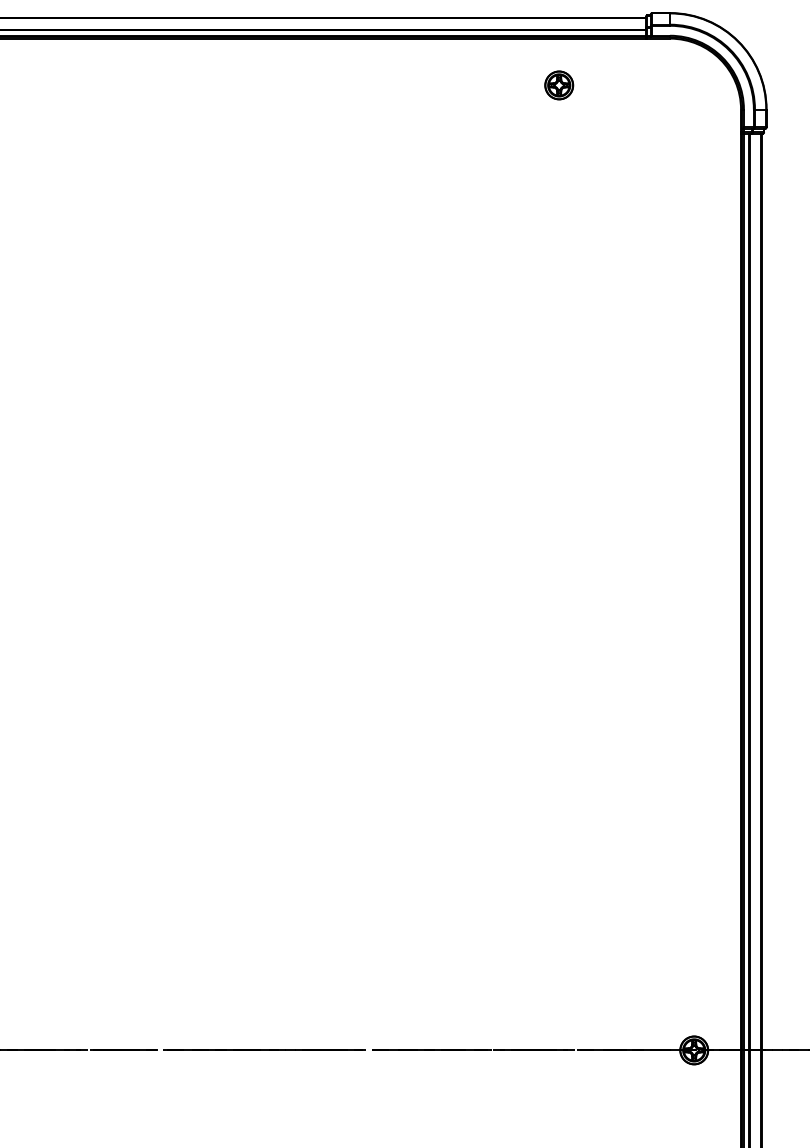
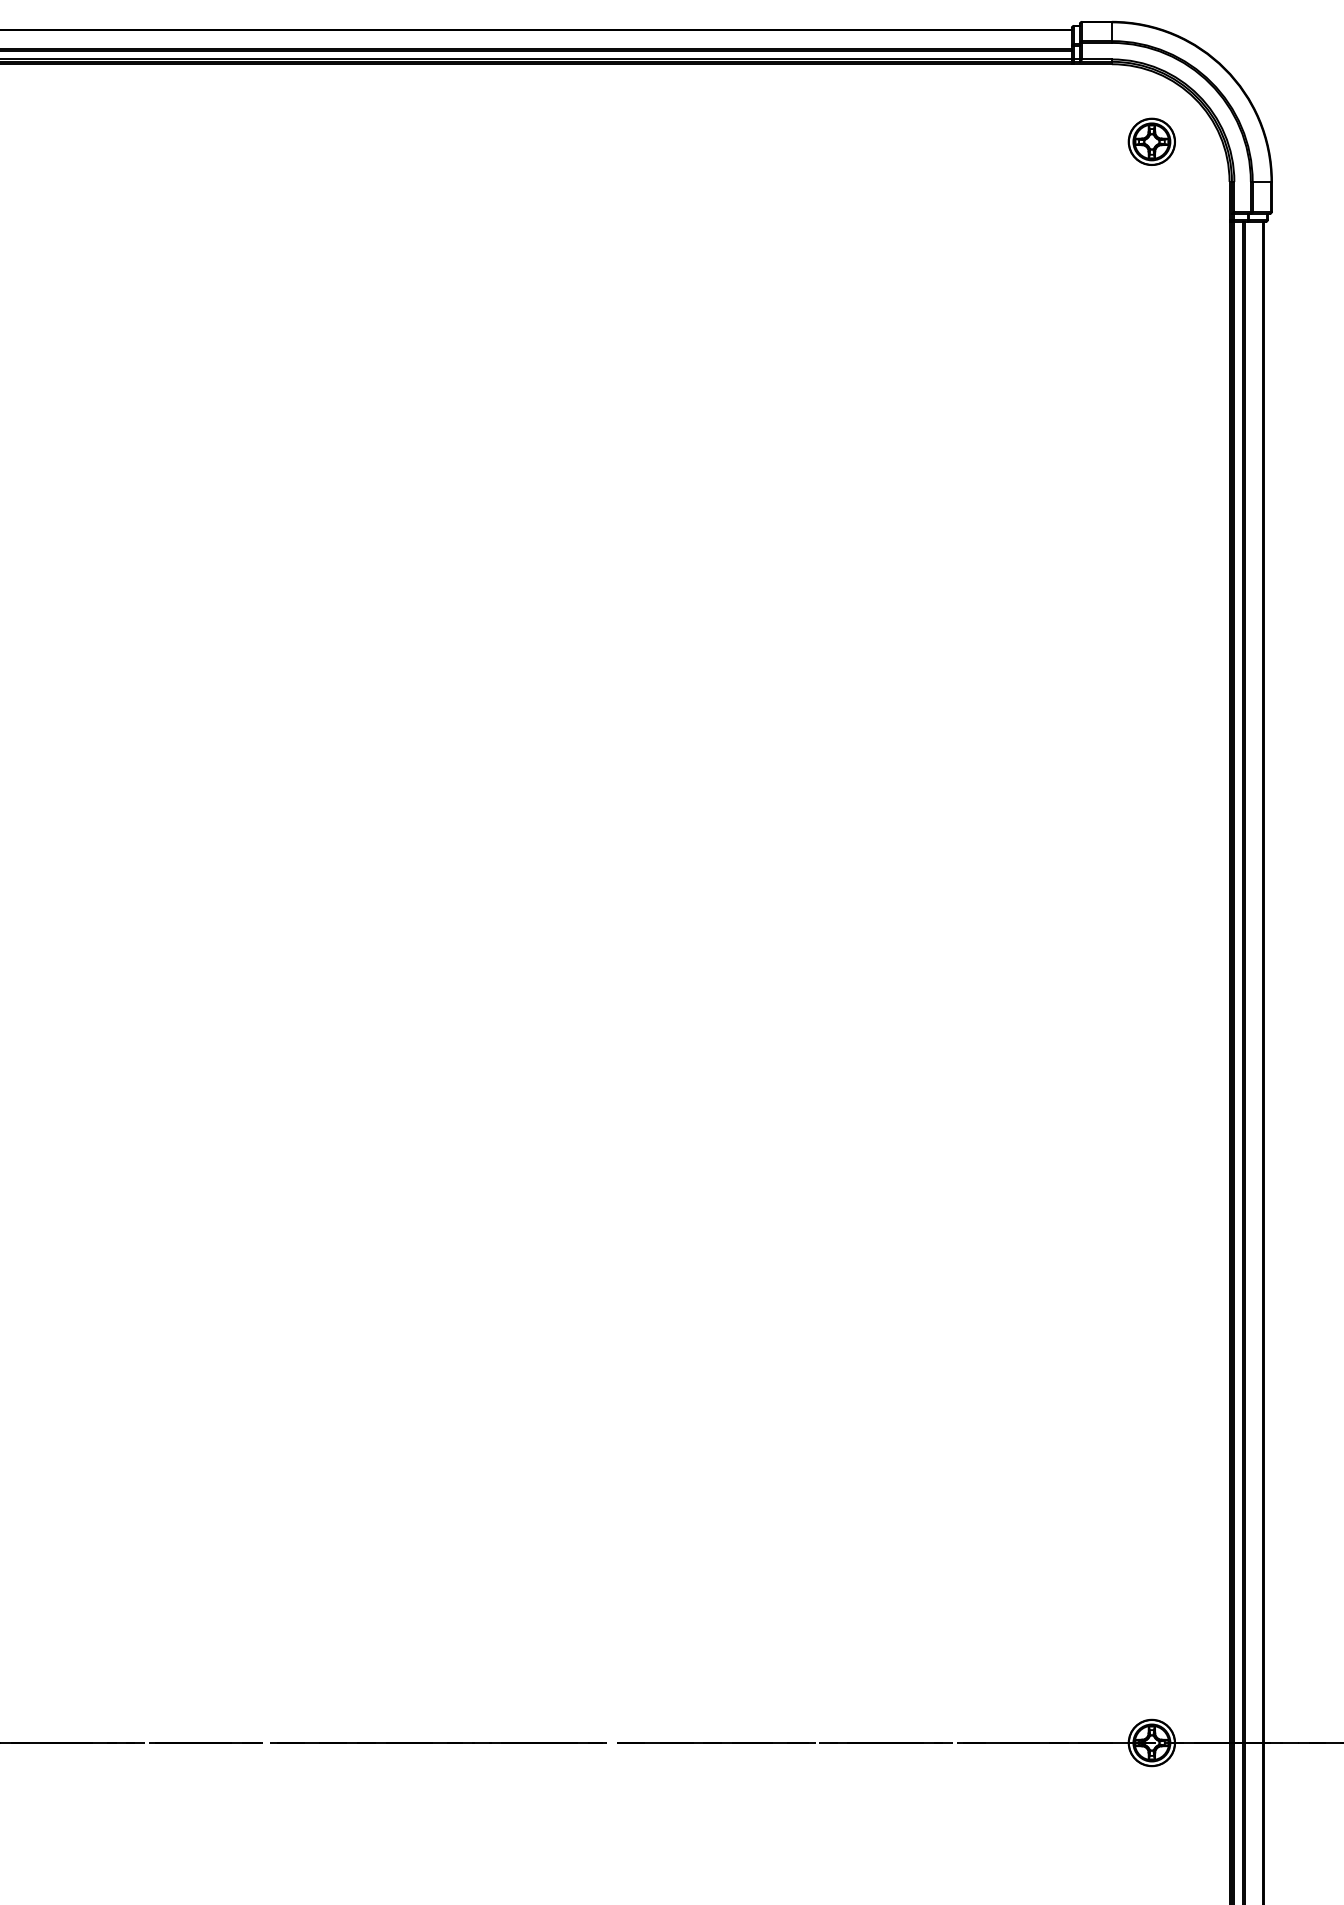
part: (559, 85) -> (1152, 141), moved

